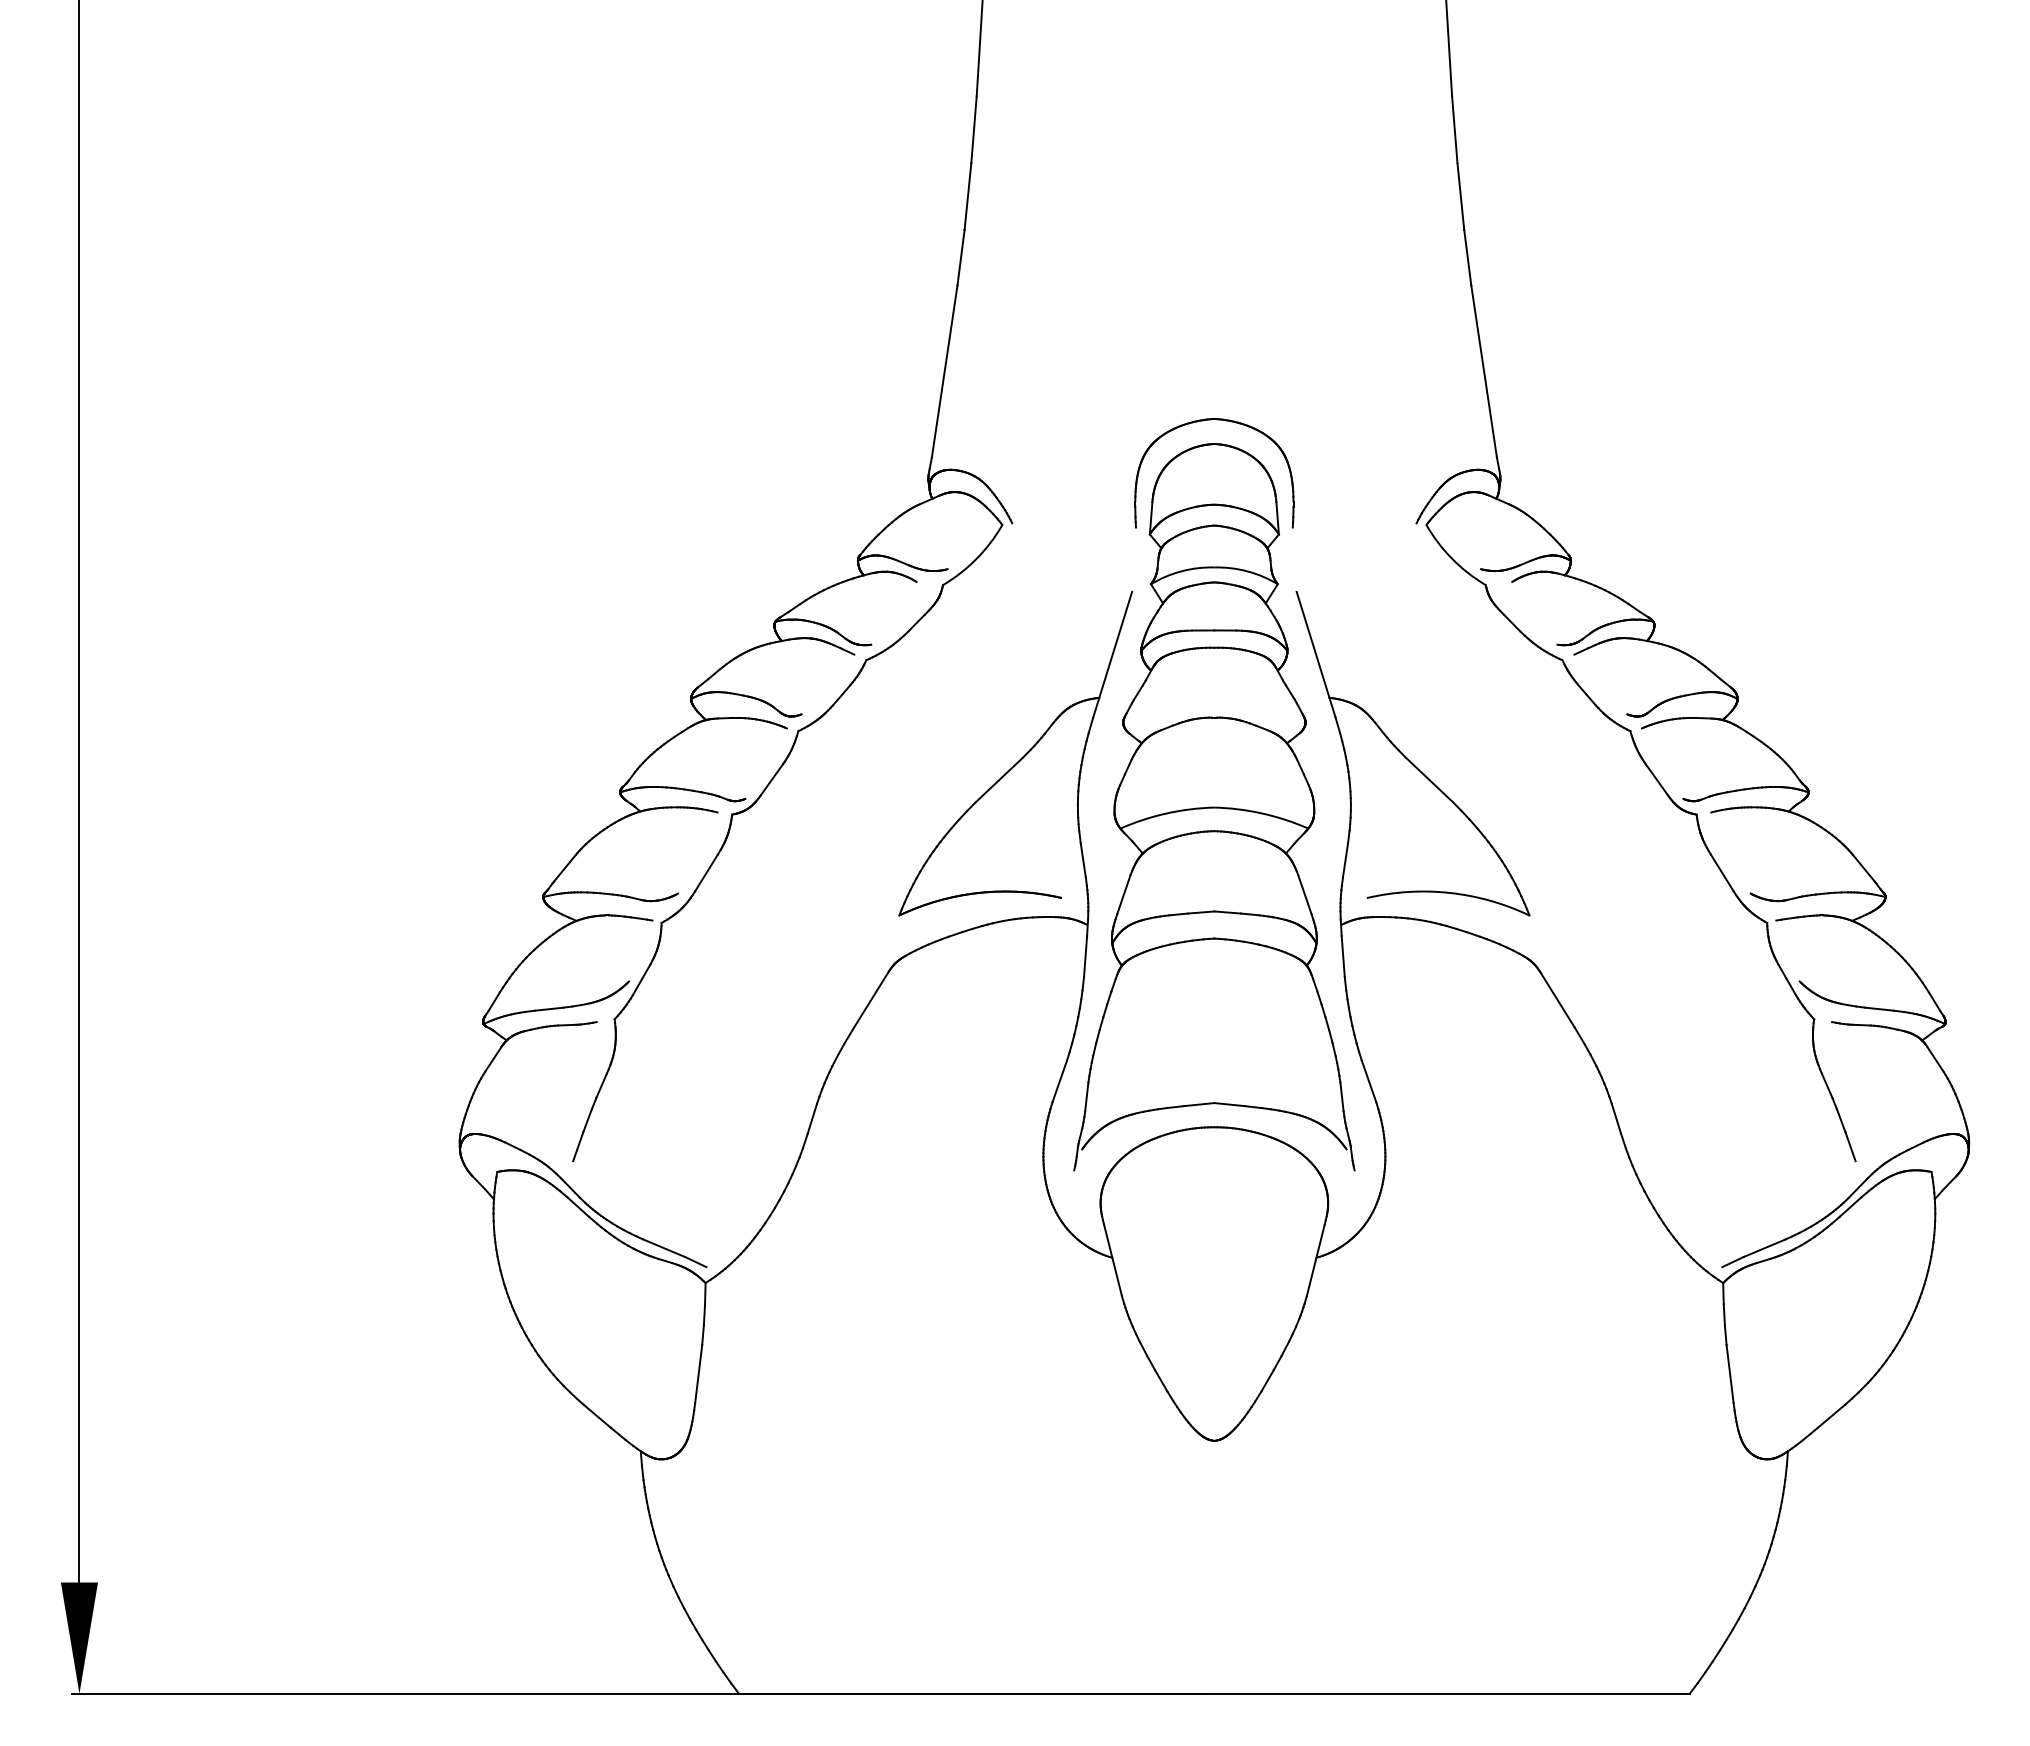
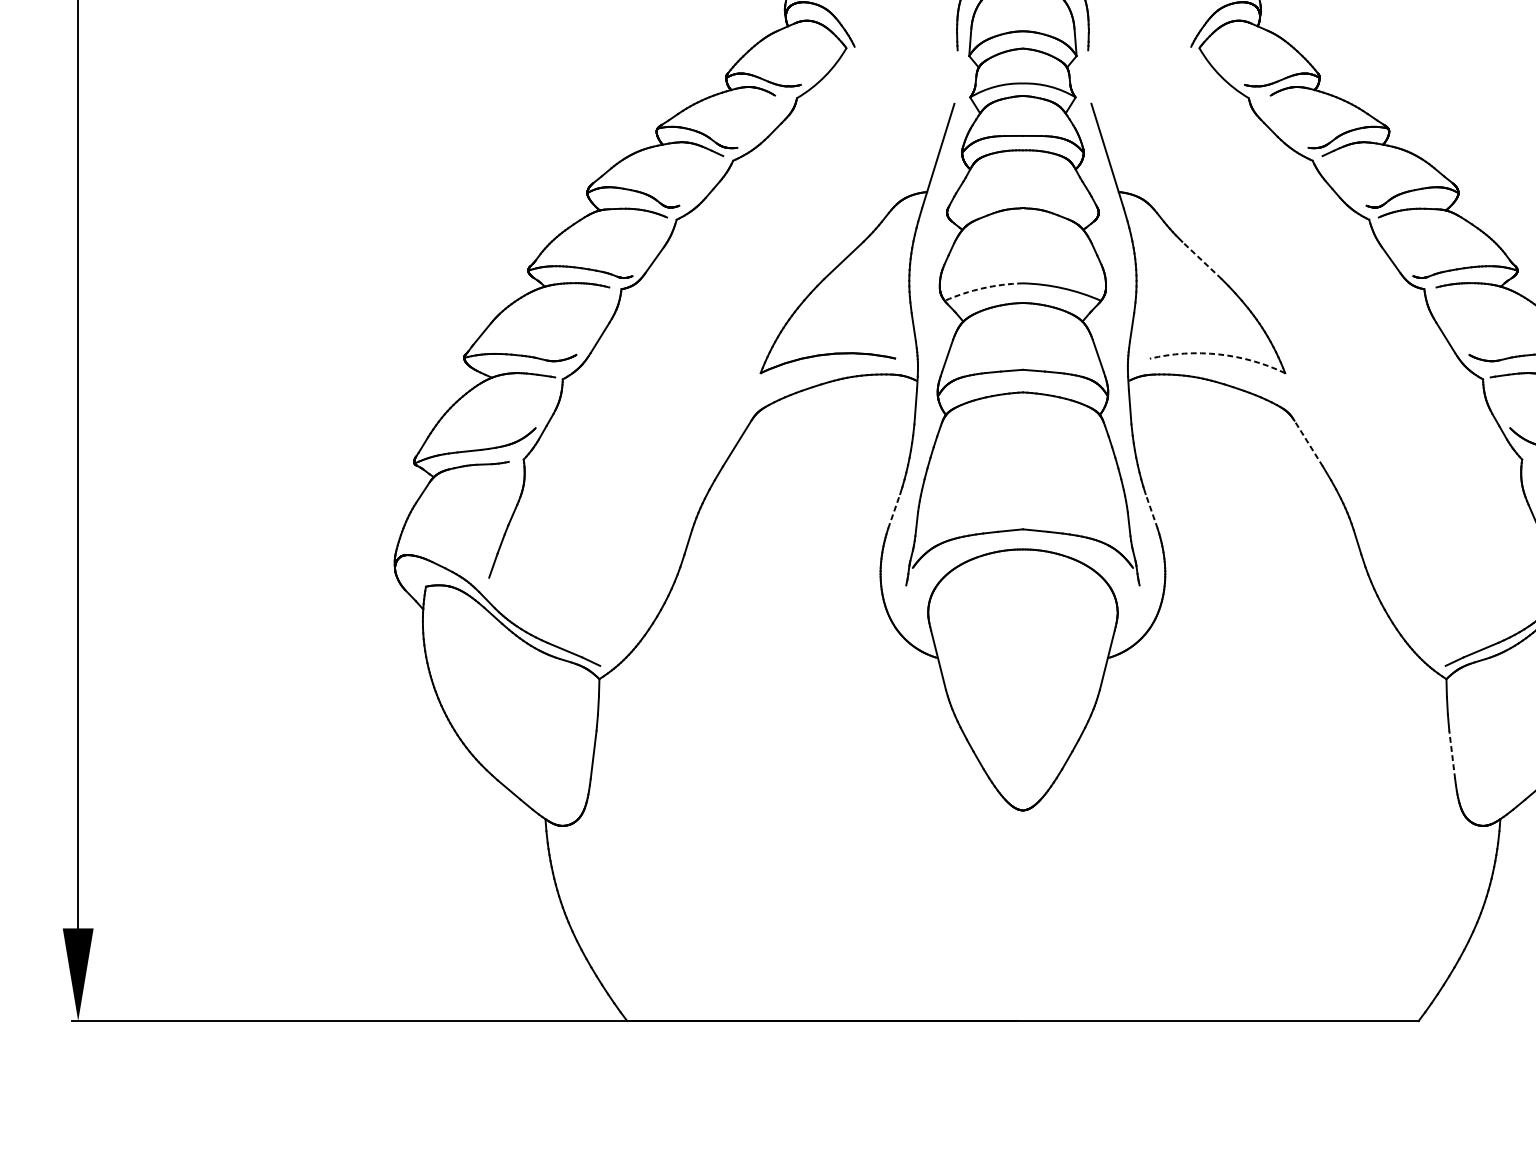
line: (1429, 780) -> (1201, 260), solid -> dashed
arc: (1166, 813) -> (983, 288), solid -> dashed
arc: (1449, 892) -> (1218, 354), solid -> dashed
line: (1557, 999) -> (1308, 443), solid -> dashed
line: (1059, 1081) -> (894, 511), solid -> dashed
line: (1368, 1081) -> (1151, 511), solid -> dashed
line: (1730, 1373) -> (1452, 754), solid -> dashed

